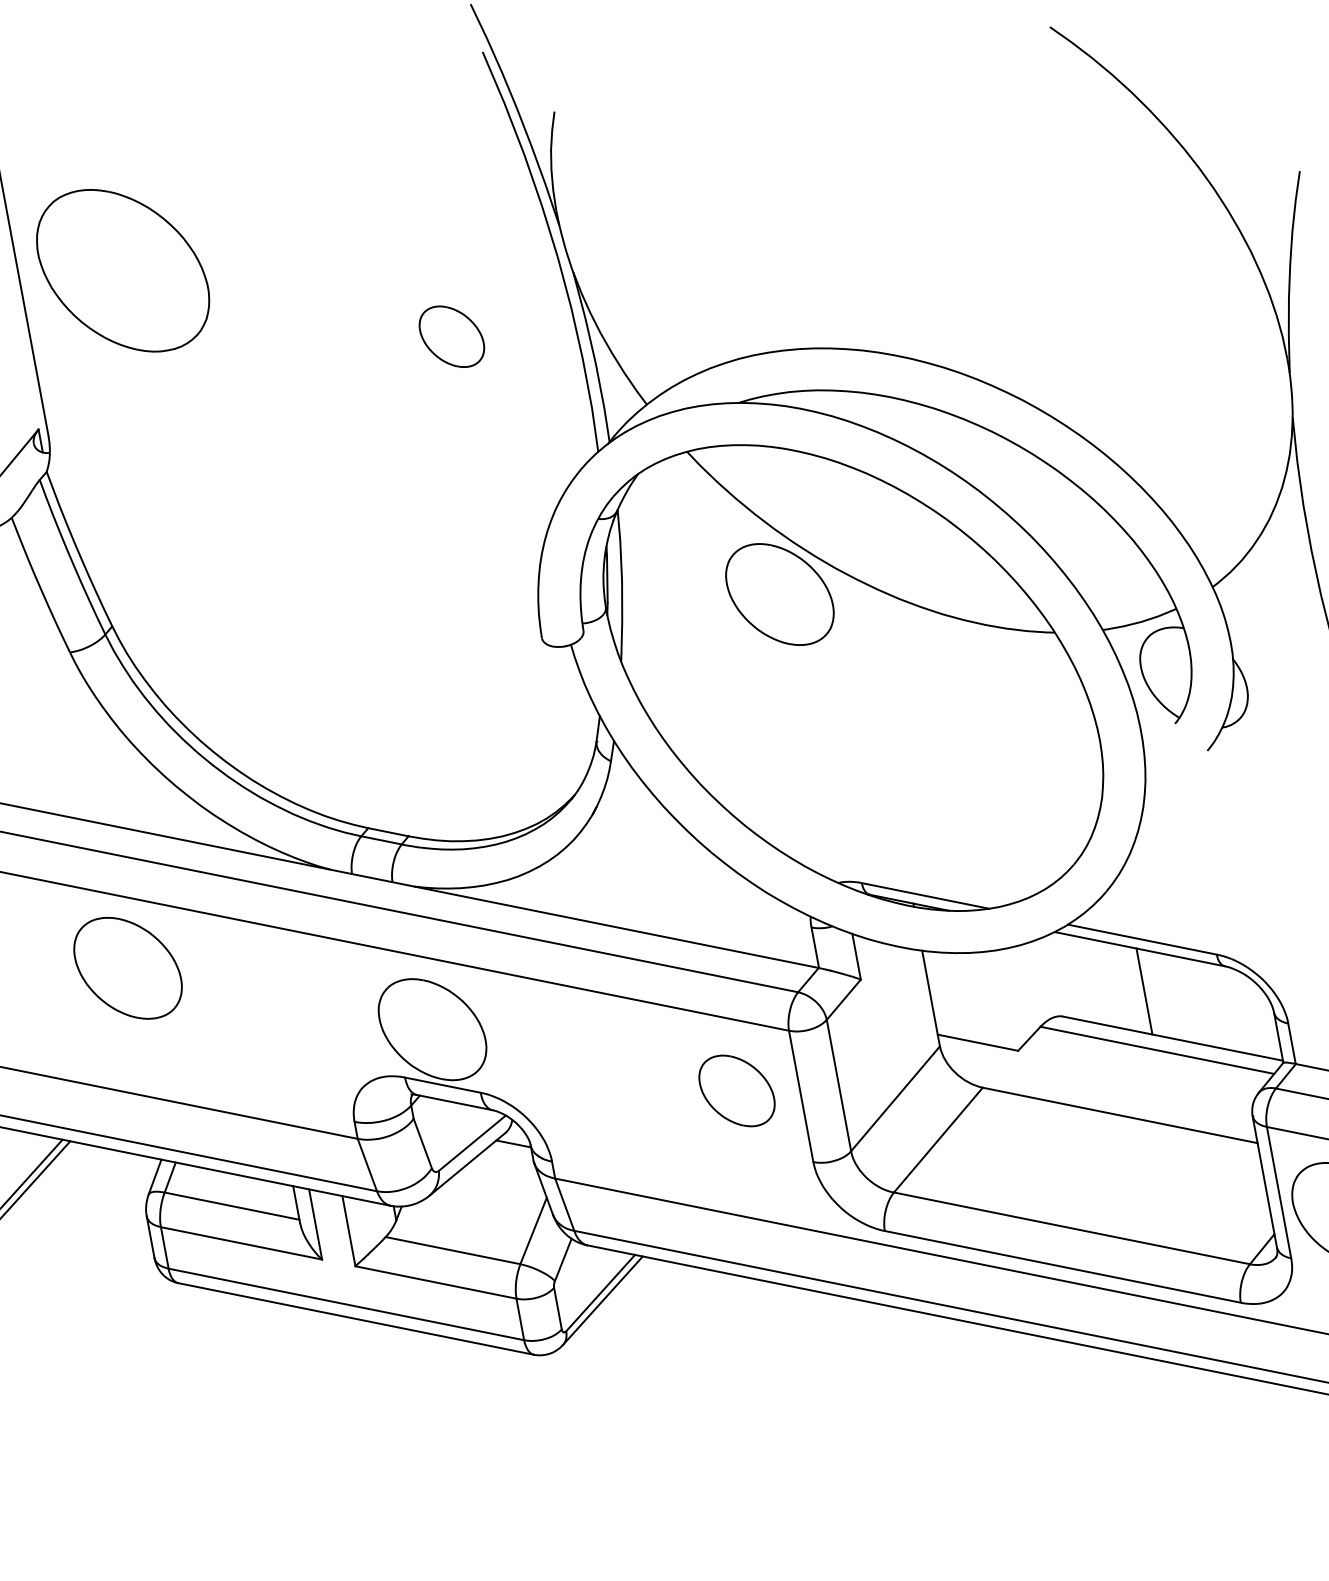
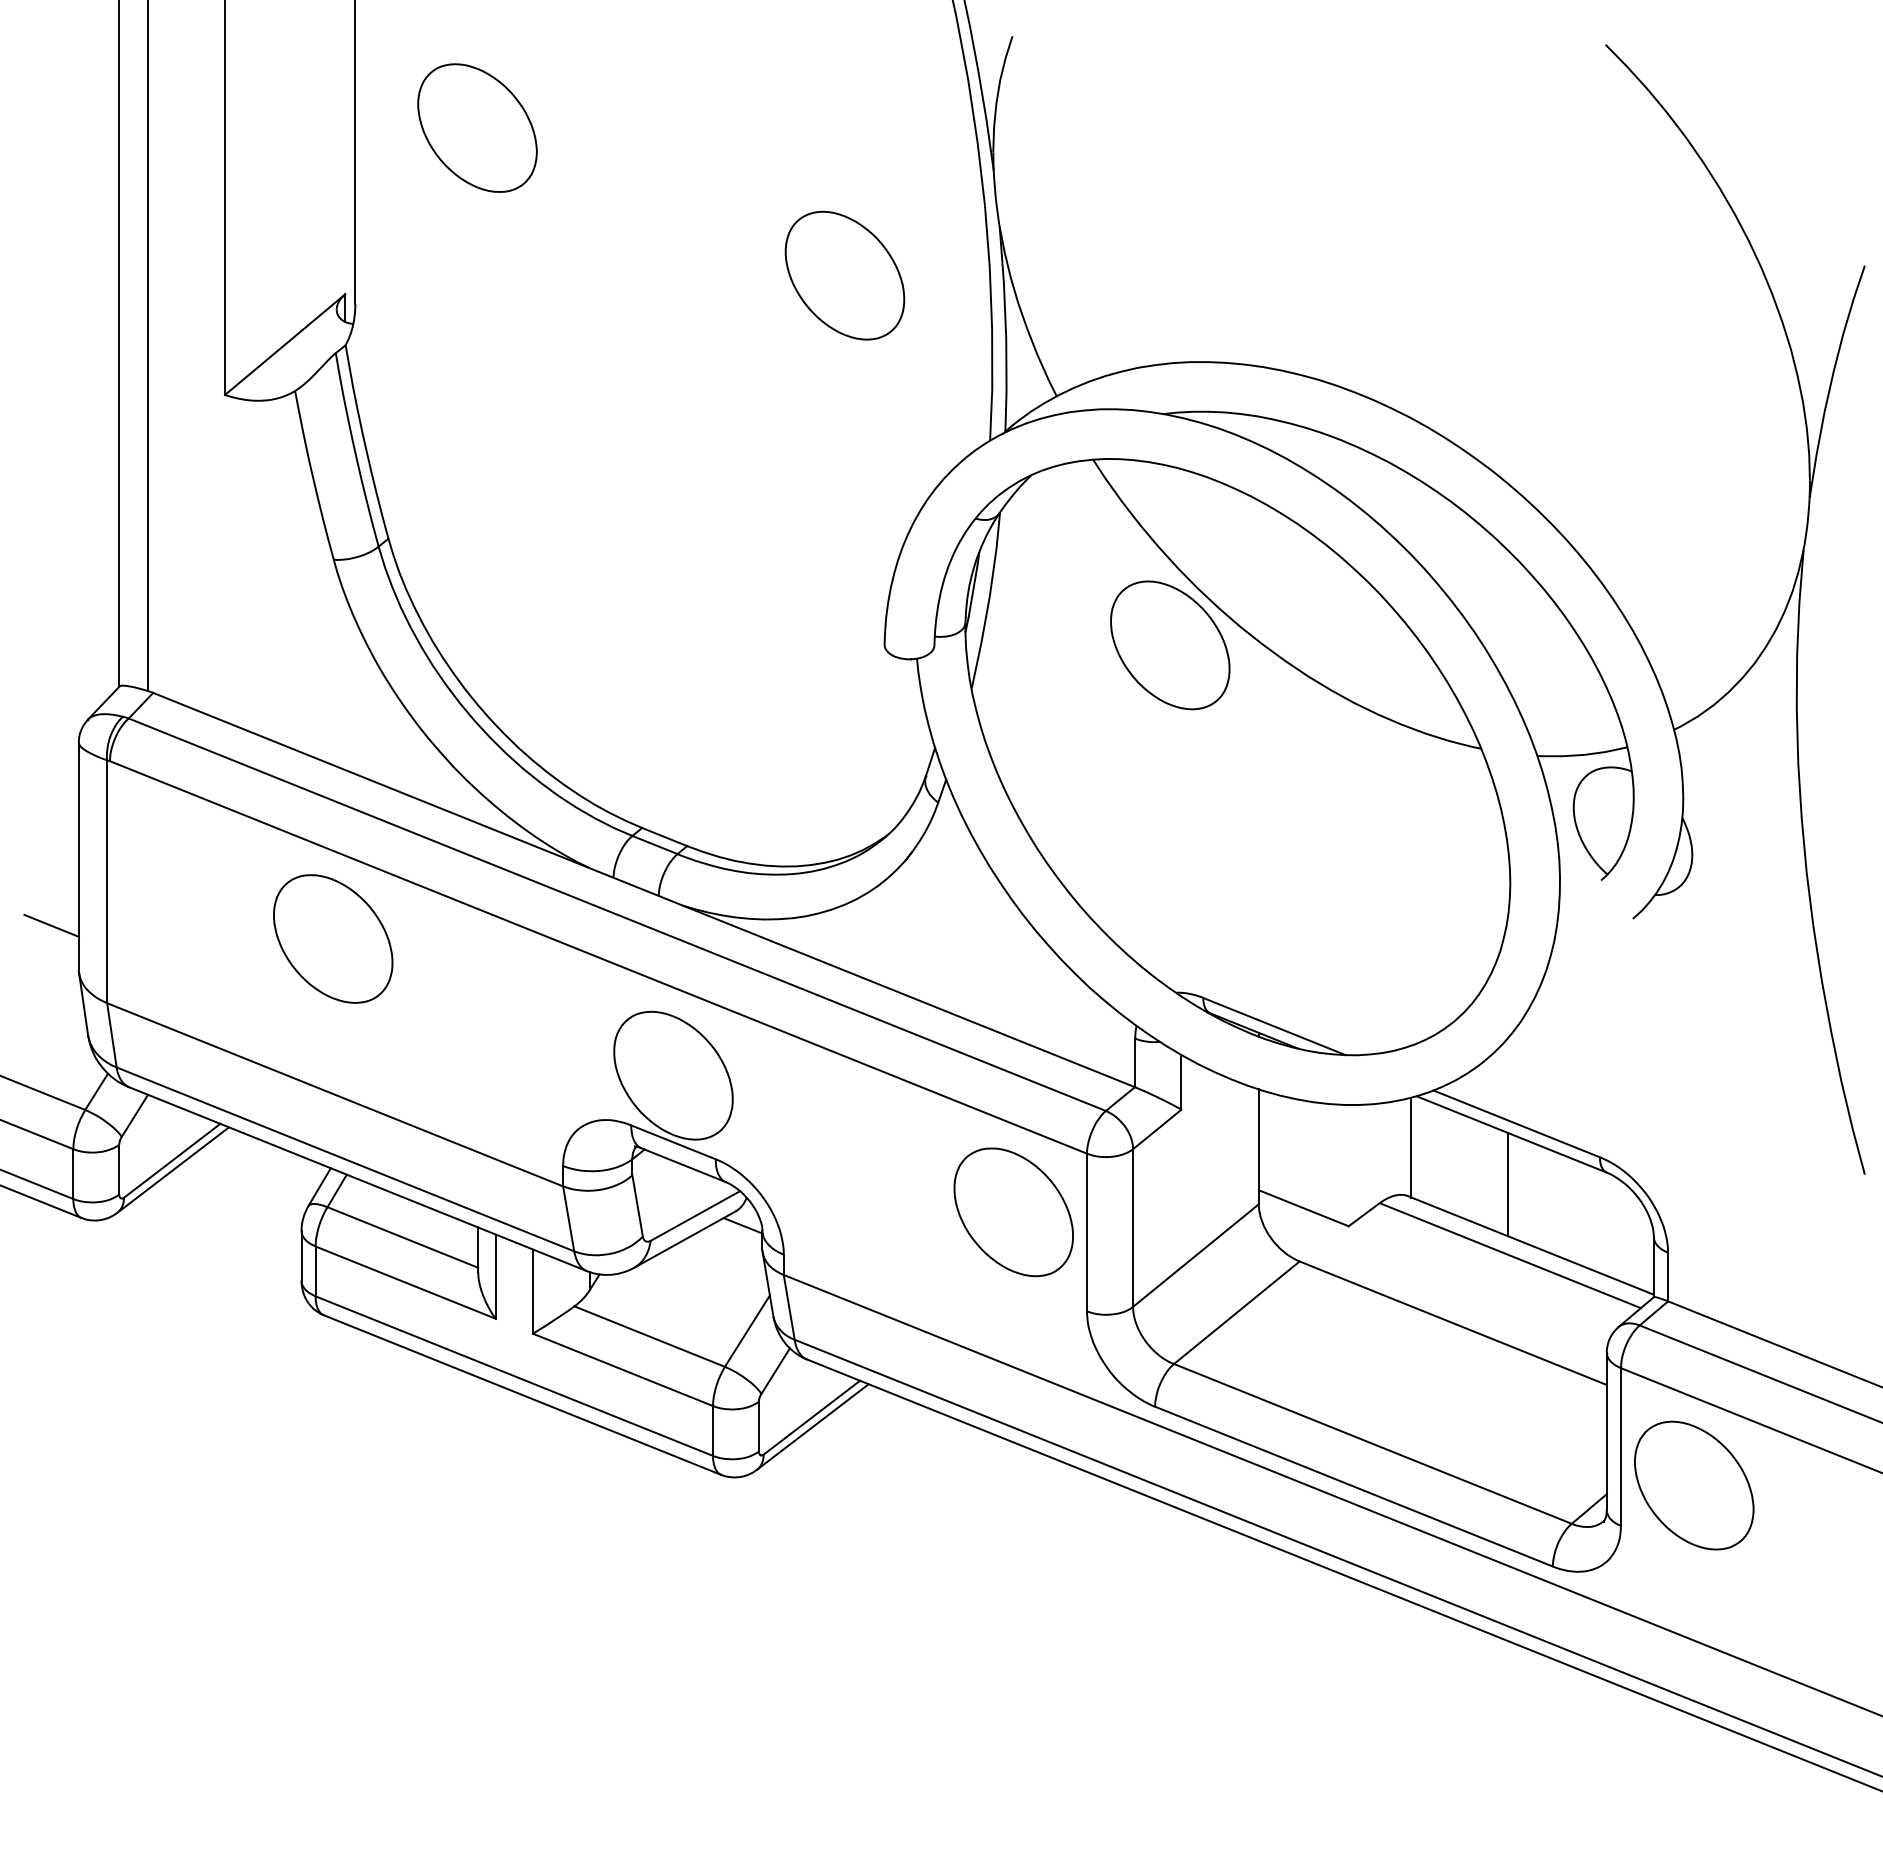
part: (122, 270) -> (477, 127), size x0.62
part: (451, 336) -> (844, 275), size x1.67
line: (1058, 975) -> (1411, 1147), added
part: (736, 1091) -> (1013, 1212), size x1.43

